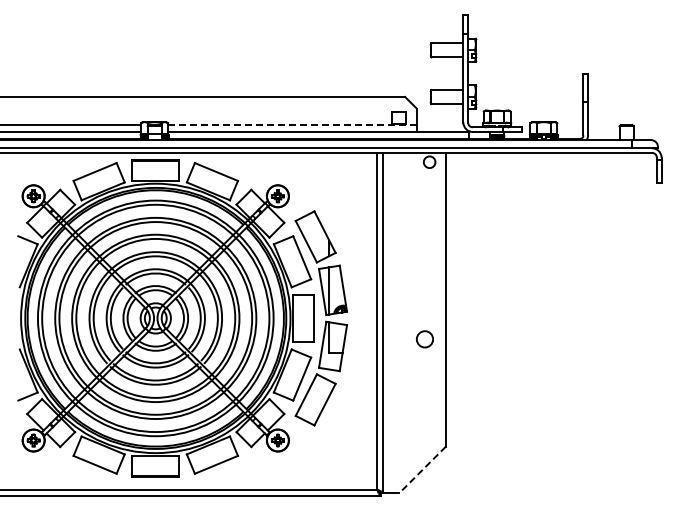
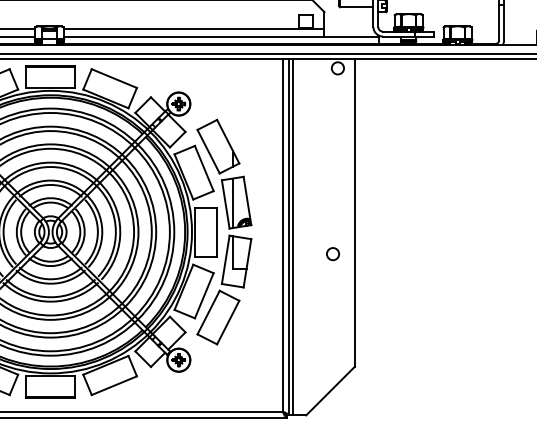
line: (292, 124) -> (194, 28), dashed -> solid
line: (386, 322) -> (292, 236), added
circle: (424, 339) -> (332, 254), size x0.71
line: (422, 469) -> (330, 390), dashed -> solid

